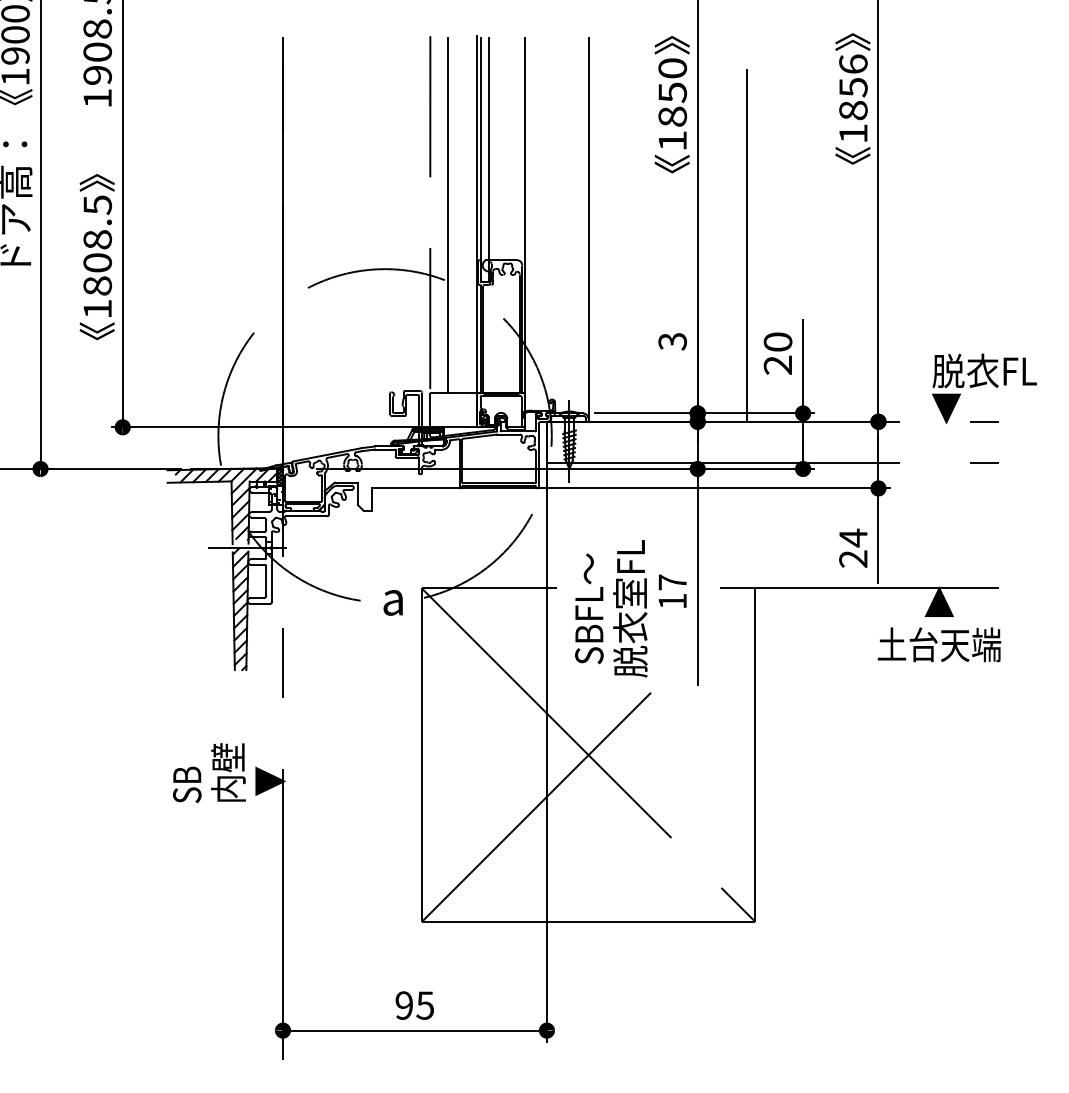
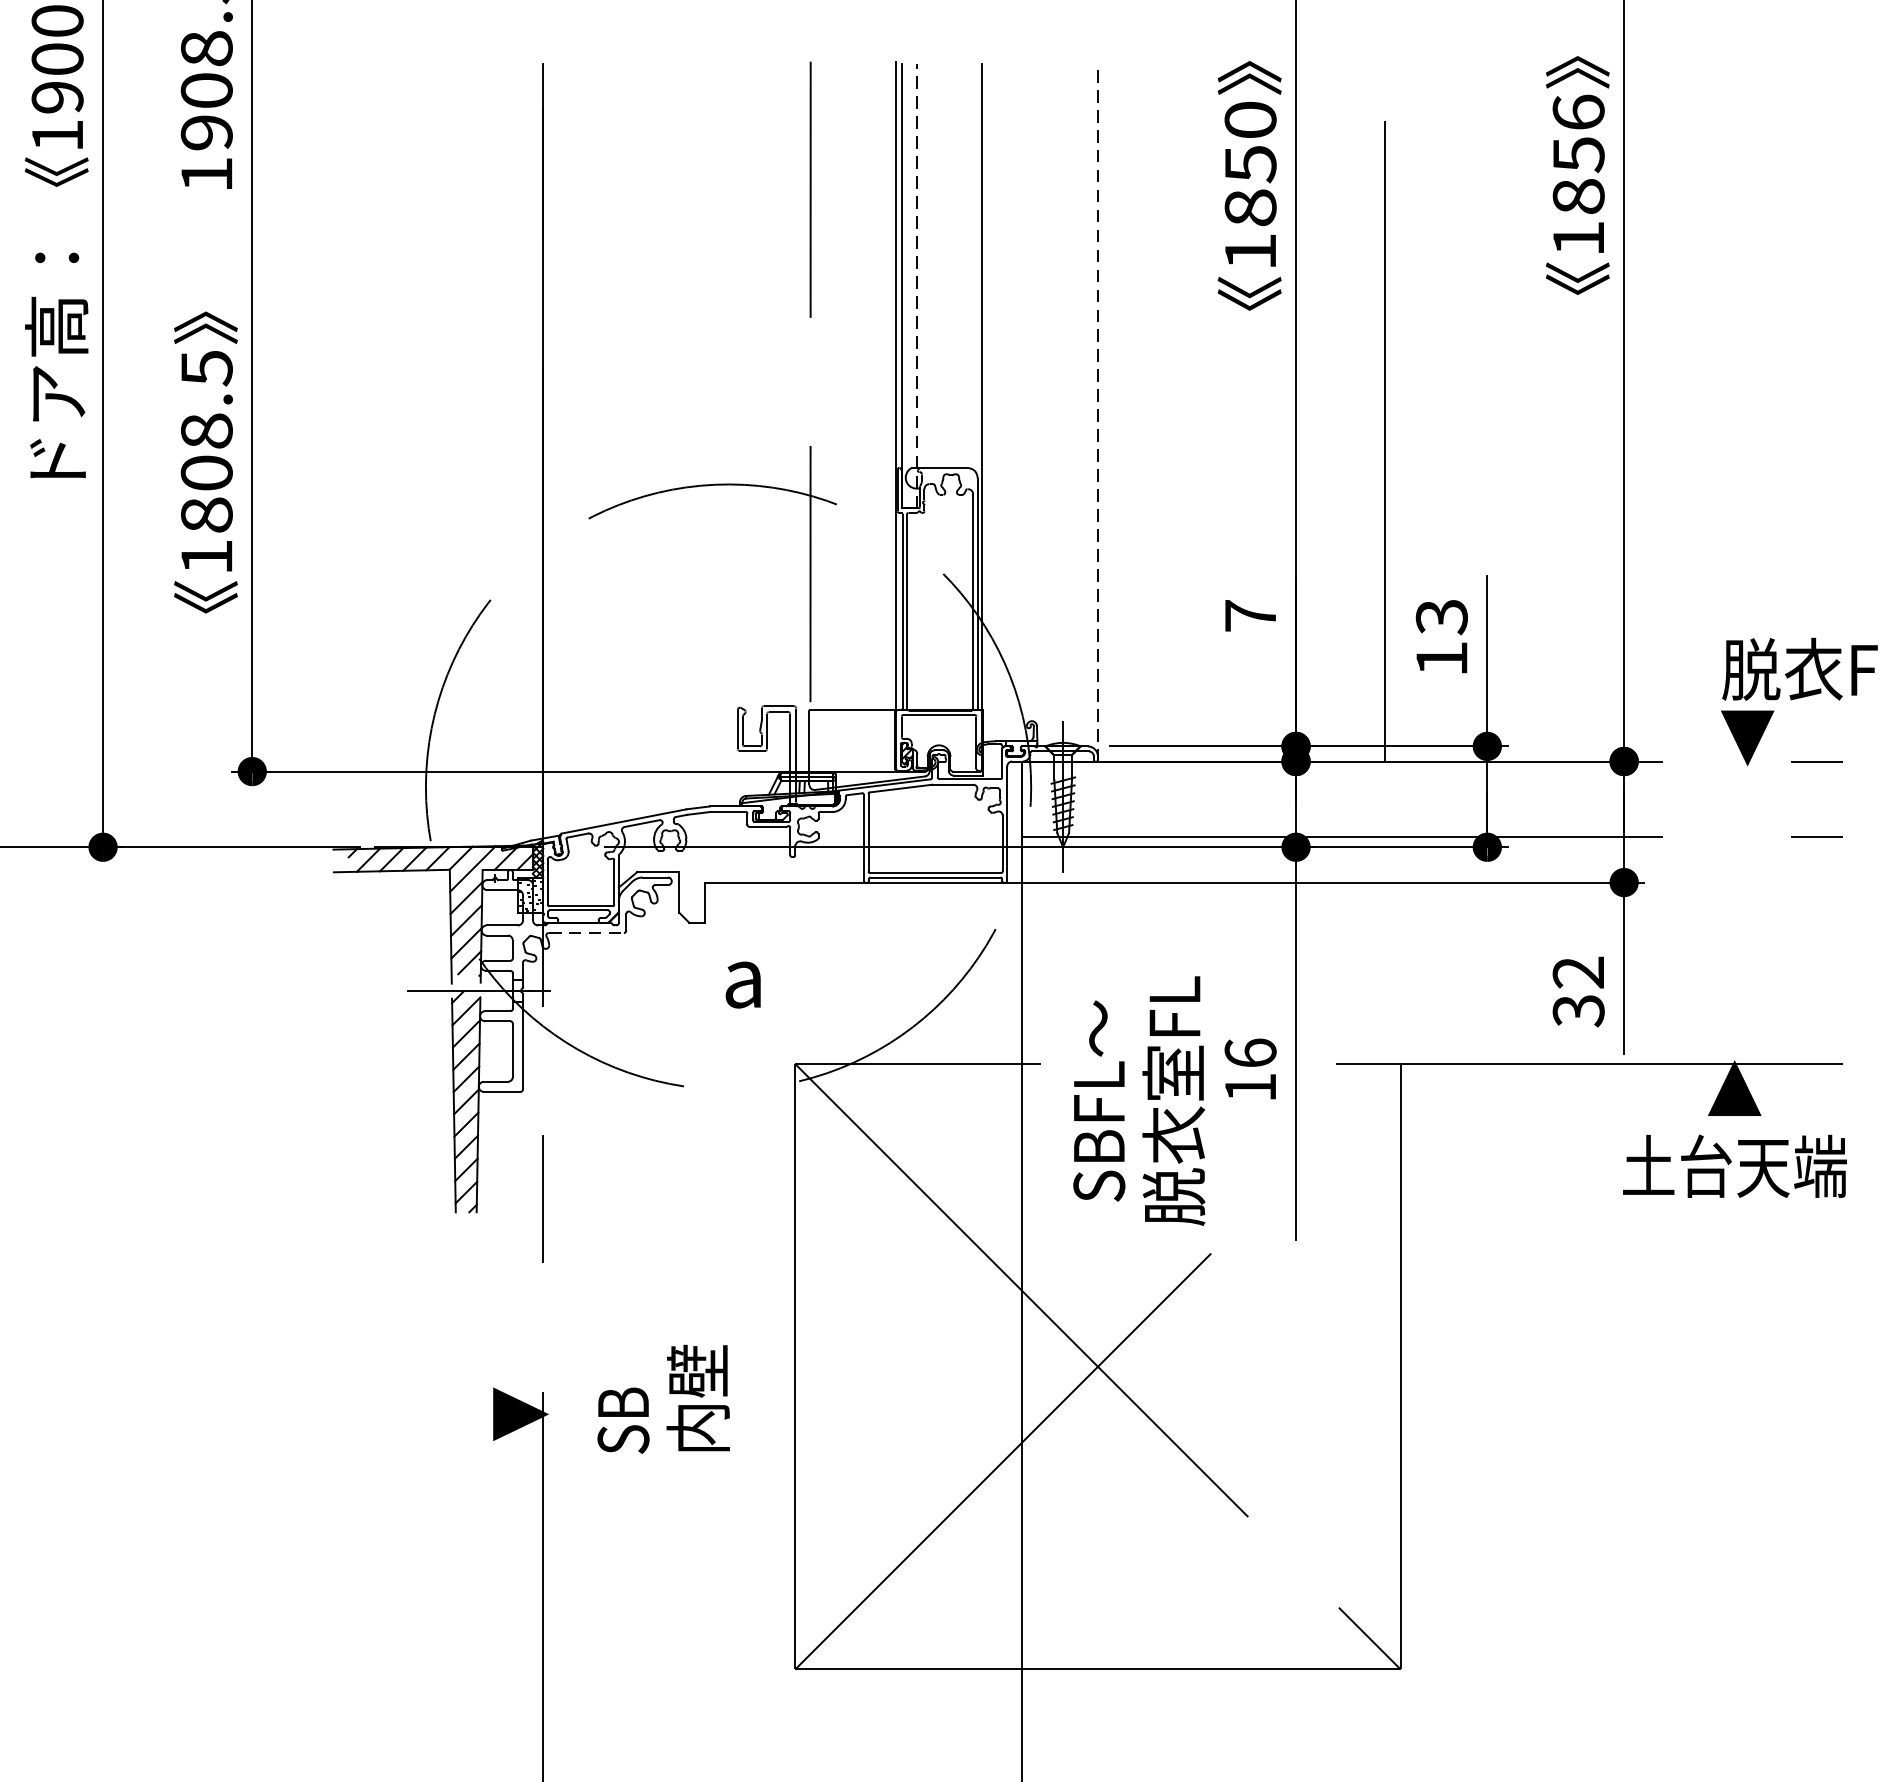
line: (488, 159) -> (916, 285), solid -> dashed
line: (448, 215) -> (843, 387), removed
line: (588, 229) -> (1097, 412), solid -> dashed
text: (672, 341) -> (1250, 615), 3 -> 7
text: (777, 353) -> (1440, 637), 20 -> 13
line: (306, 516) -> (585, 933), solid -> dashed
text: (853, 548) -> (1578, 991), 24 -> 32
text: (672, 582) -> (1250, 1053), 17 -> 16
text: (392, 602) -> (741, 984), moved
text: (209, 773) -> (663, 1400), moved

